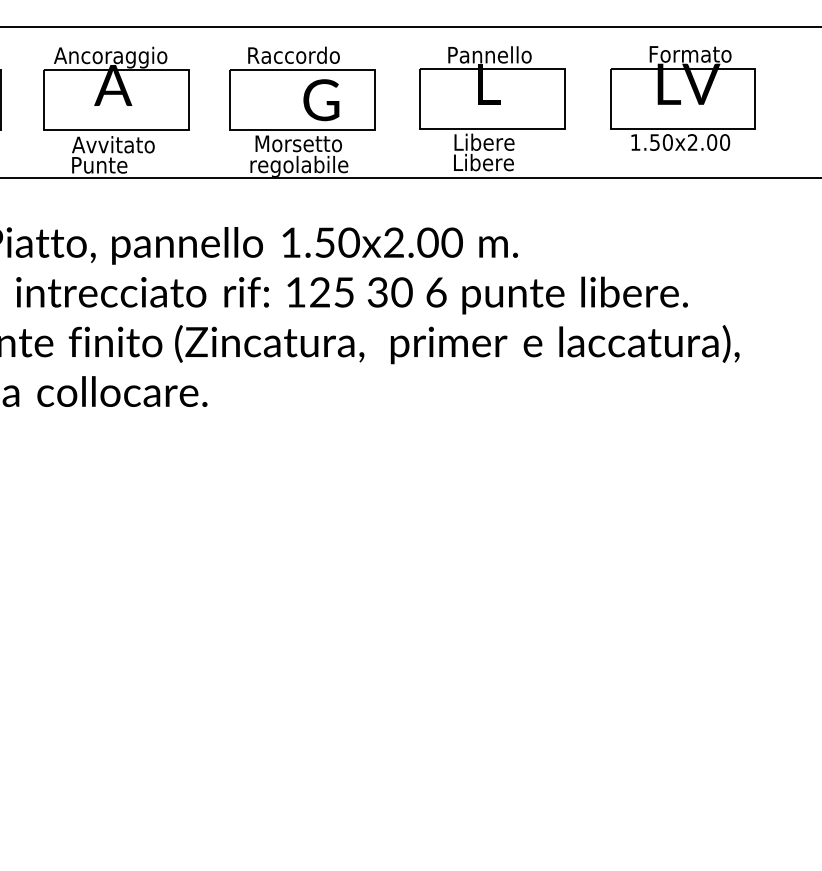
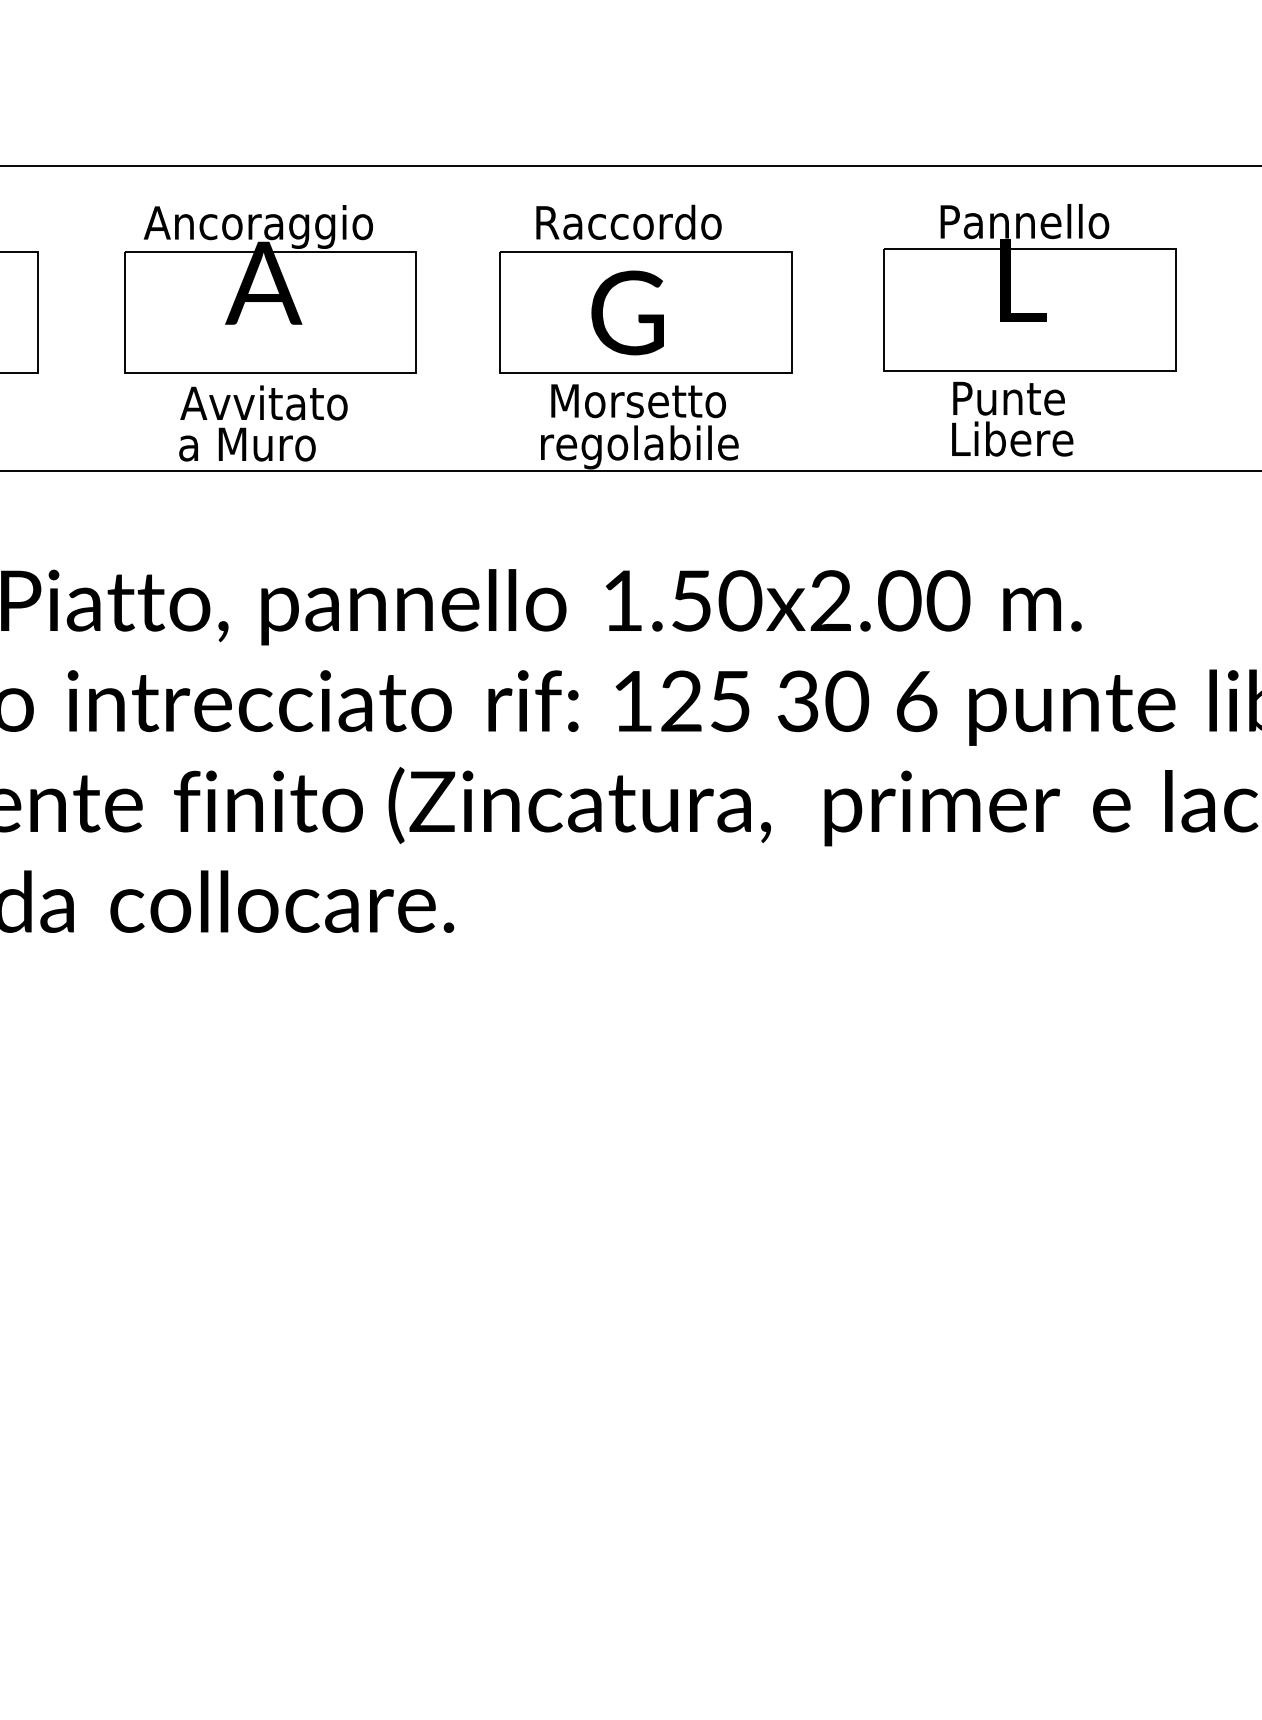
text: (321, 100) -> (627, 313), moved
text: (485, 141) -> (1015, 396), Libere -> Punte
text: (104, 165) -> (246, 444), Punte -> a Muro

